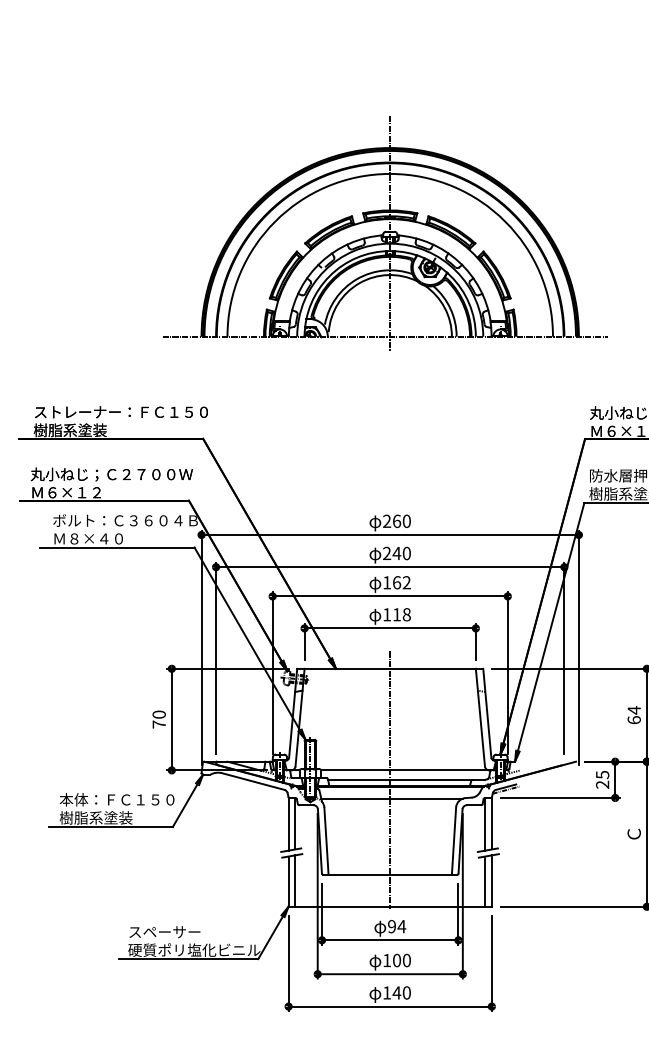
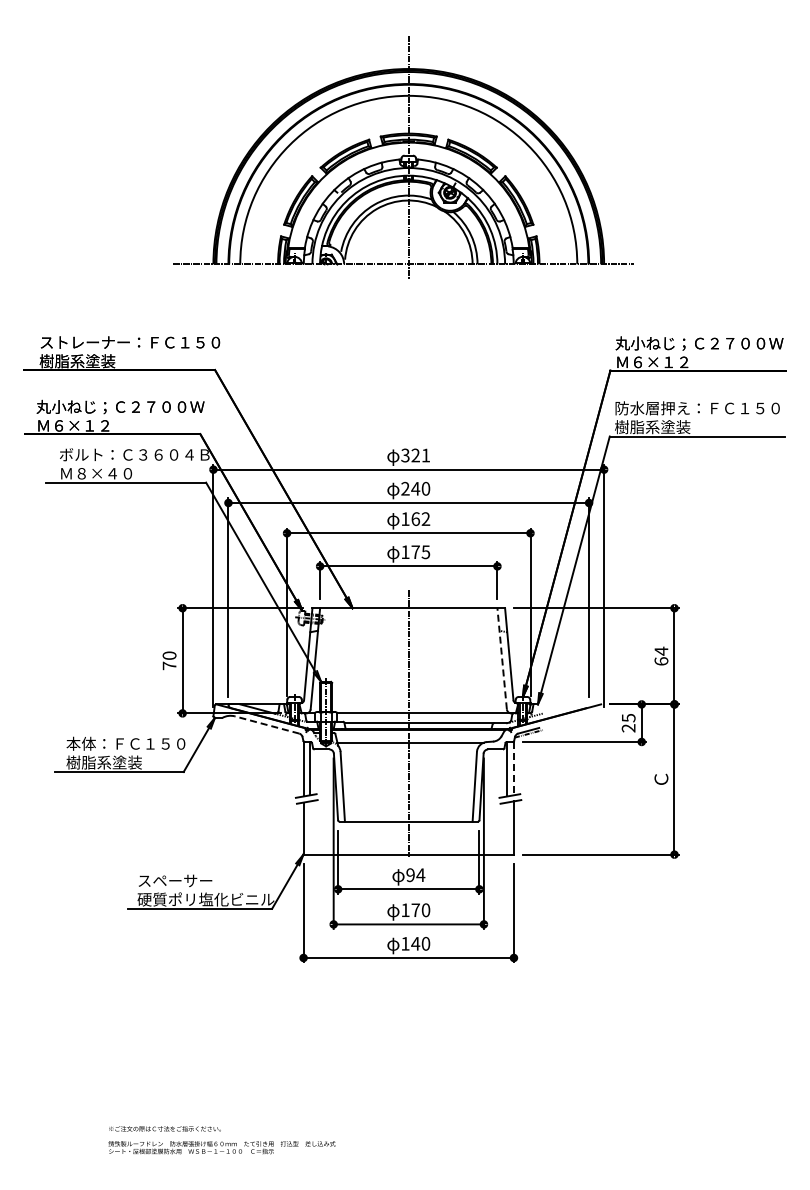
text: (396, 521) -> (415, 455), 260 -> 321
text: (401, 615) -> (420, 552), 118 -> 175
line: (480, 717) -> (502, 658), solid -> dashed
line: (252, 781) -> (266, 724), solid -> dashed
line: (491, 823) -> (513, 768), solid -> dashed
line: (295, 880) -> (310, 827), removed
line: (485, 881) -> (507, 828), removed
text: (396, 960) -> (415, 910), 100 -> 170

